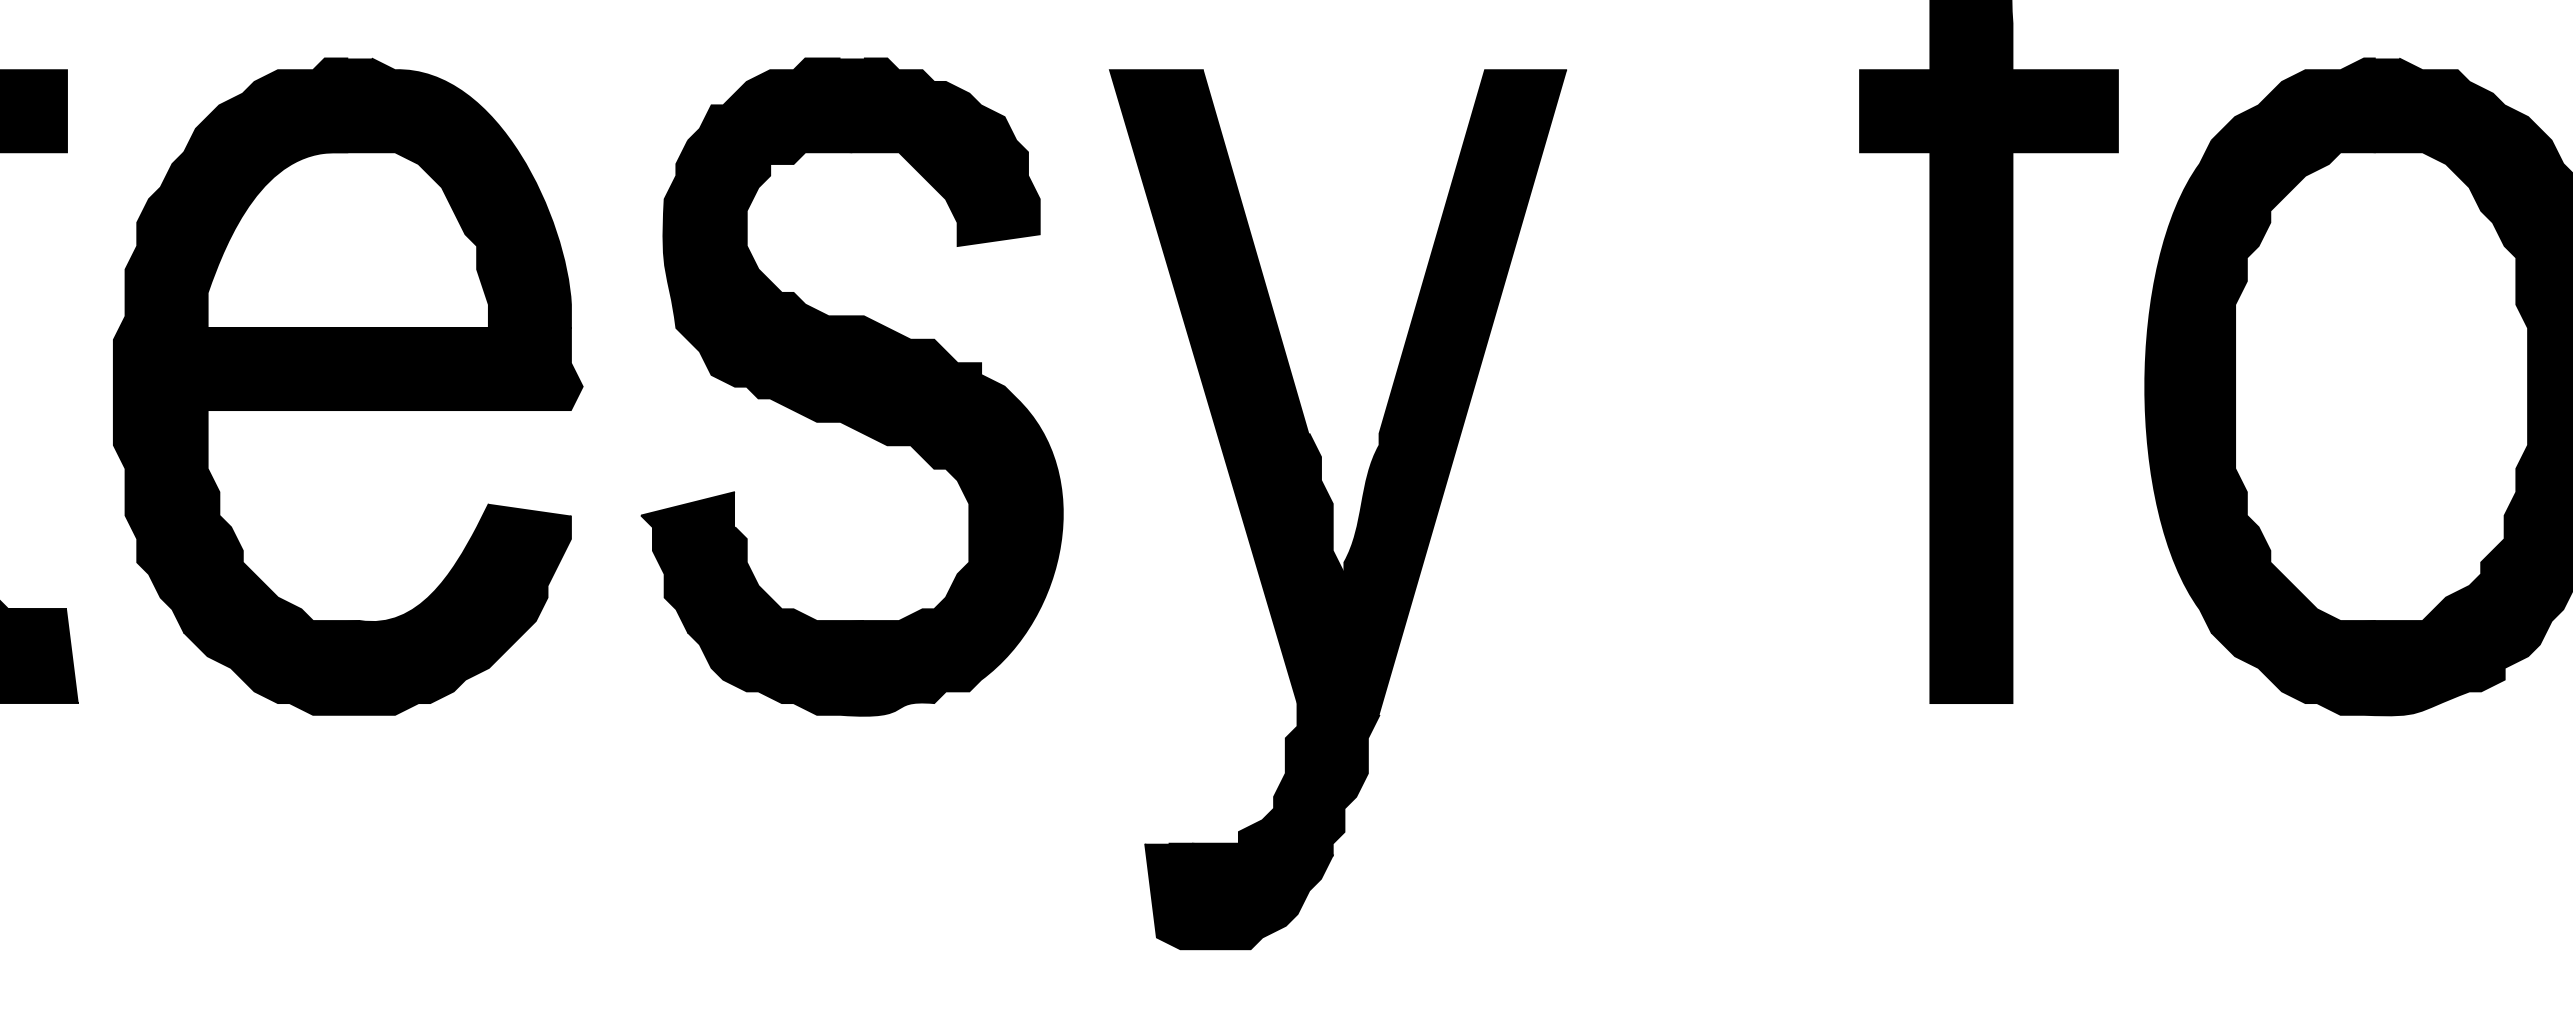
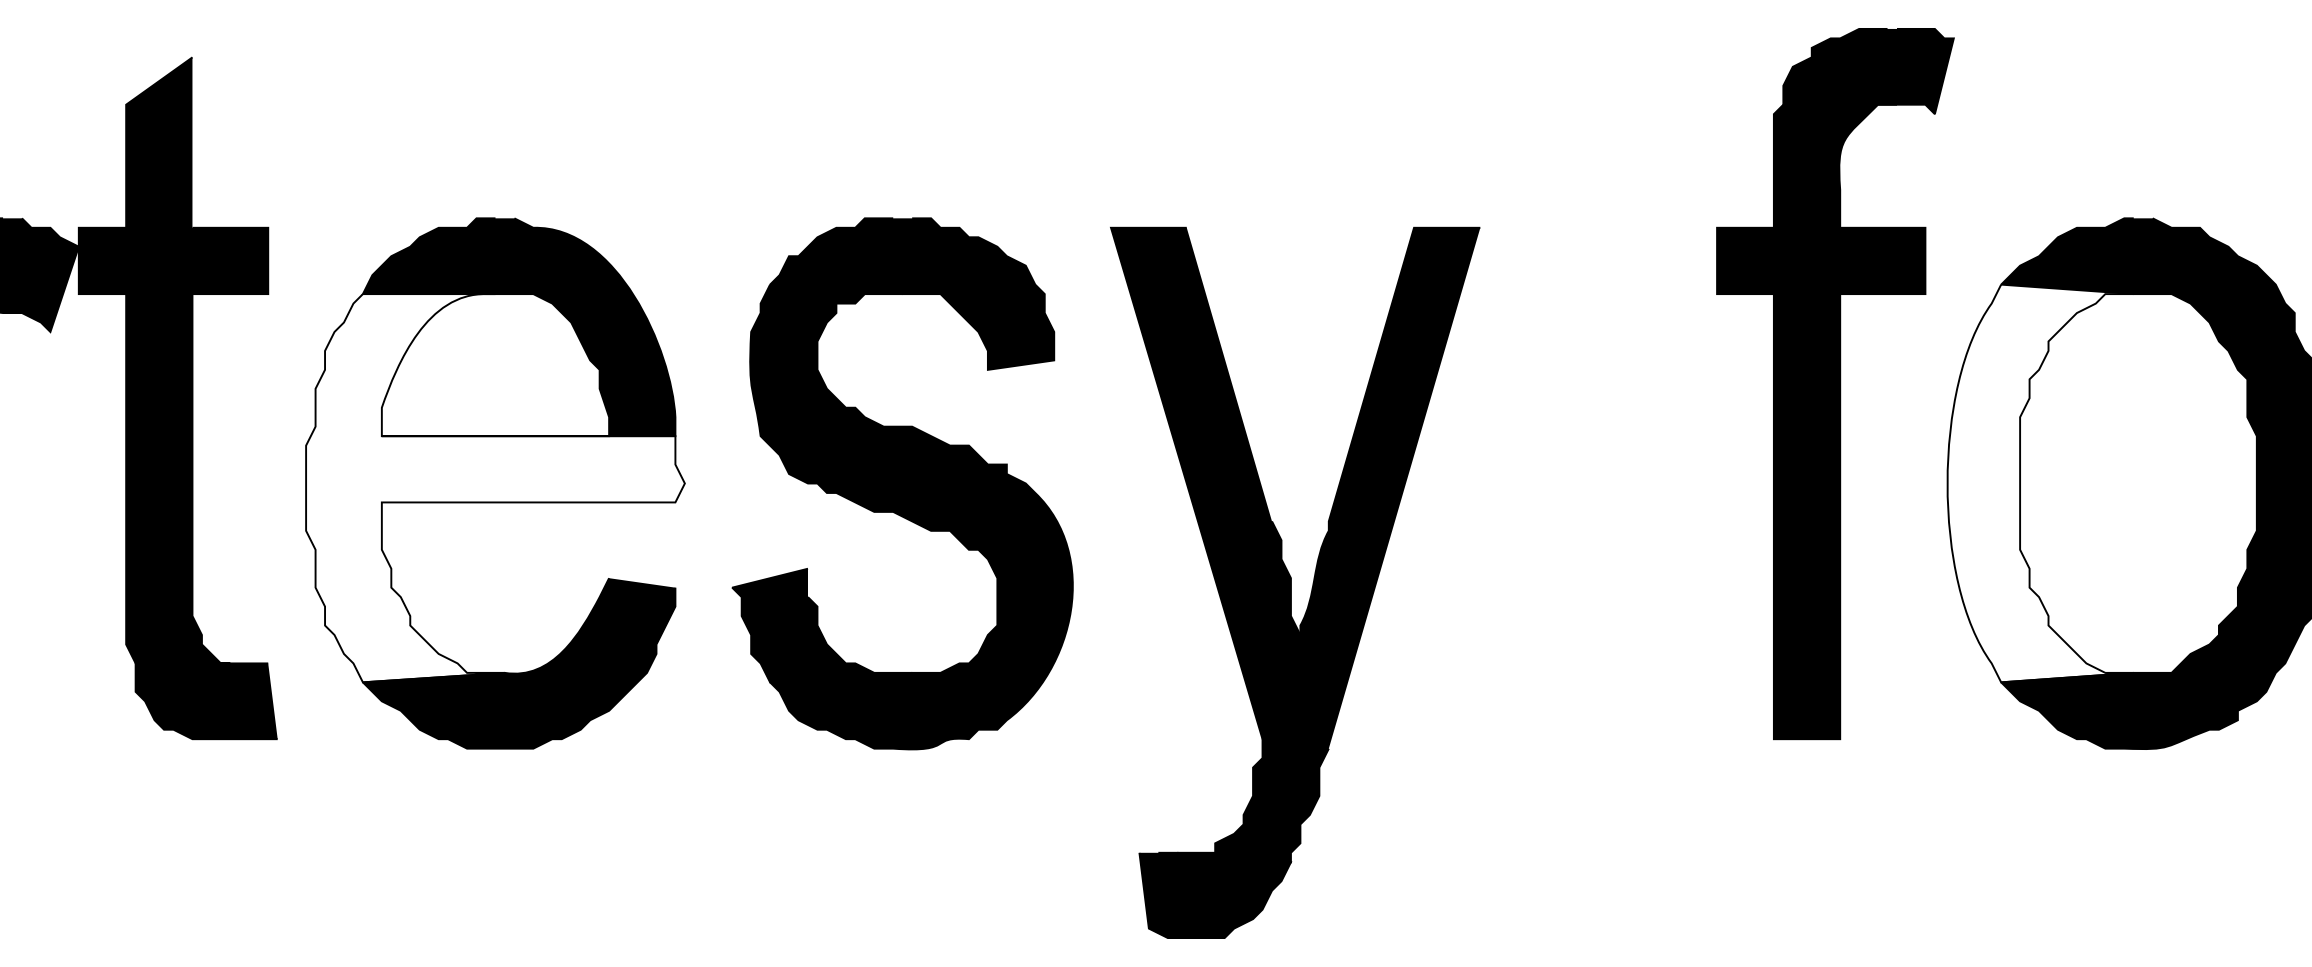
fill: (2260, 386) -> (2040, 483), removed
fill: (348, 392) -> (495, 488), removed

